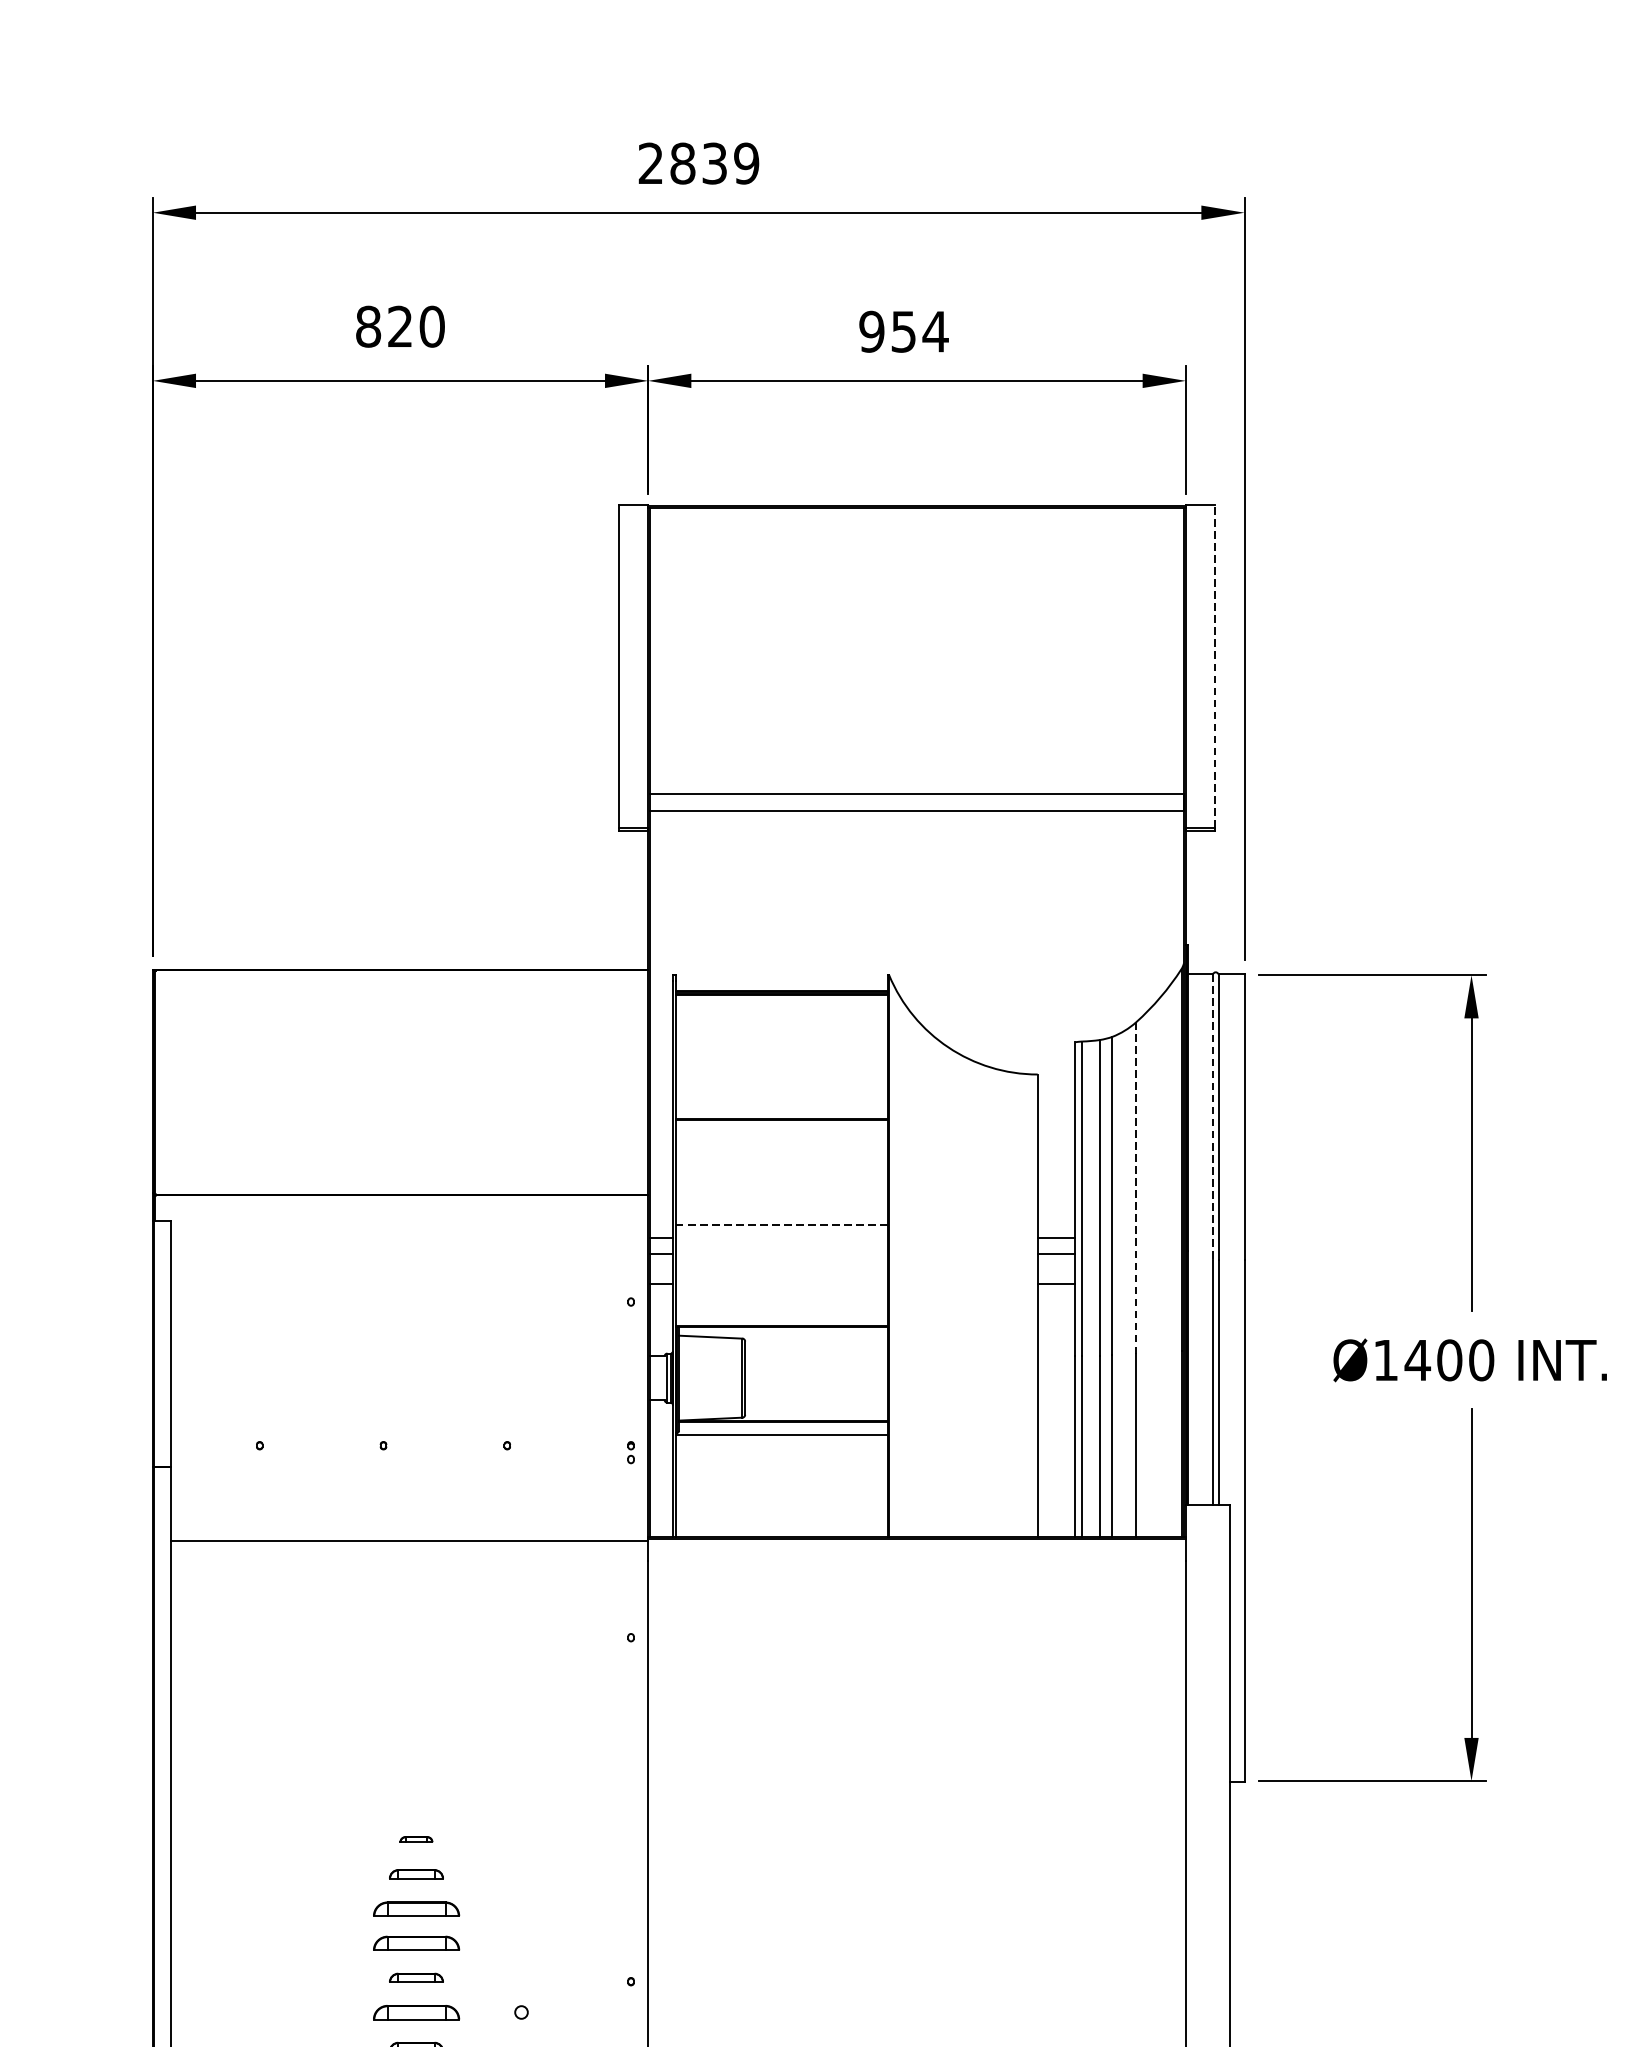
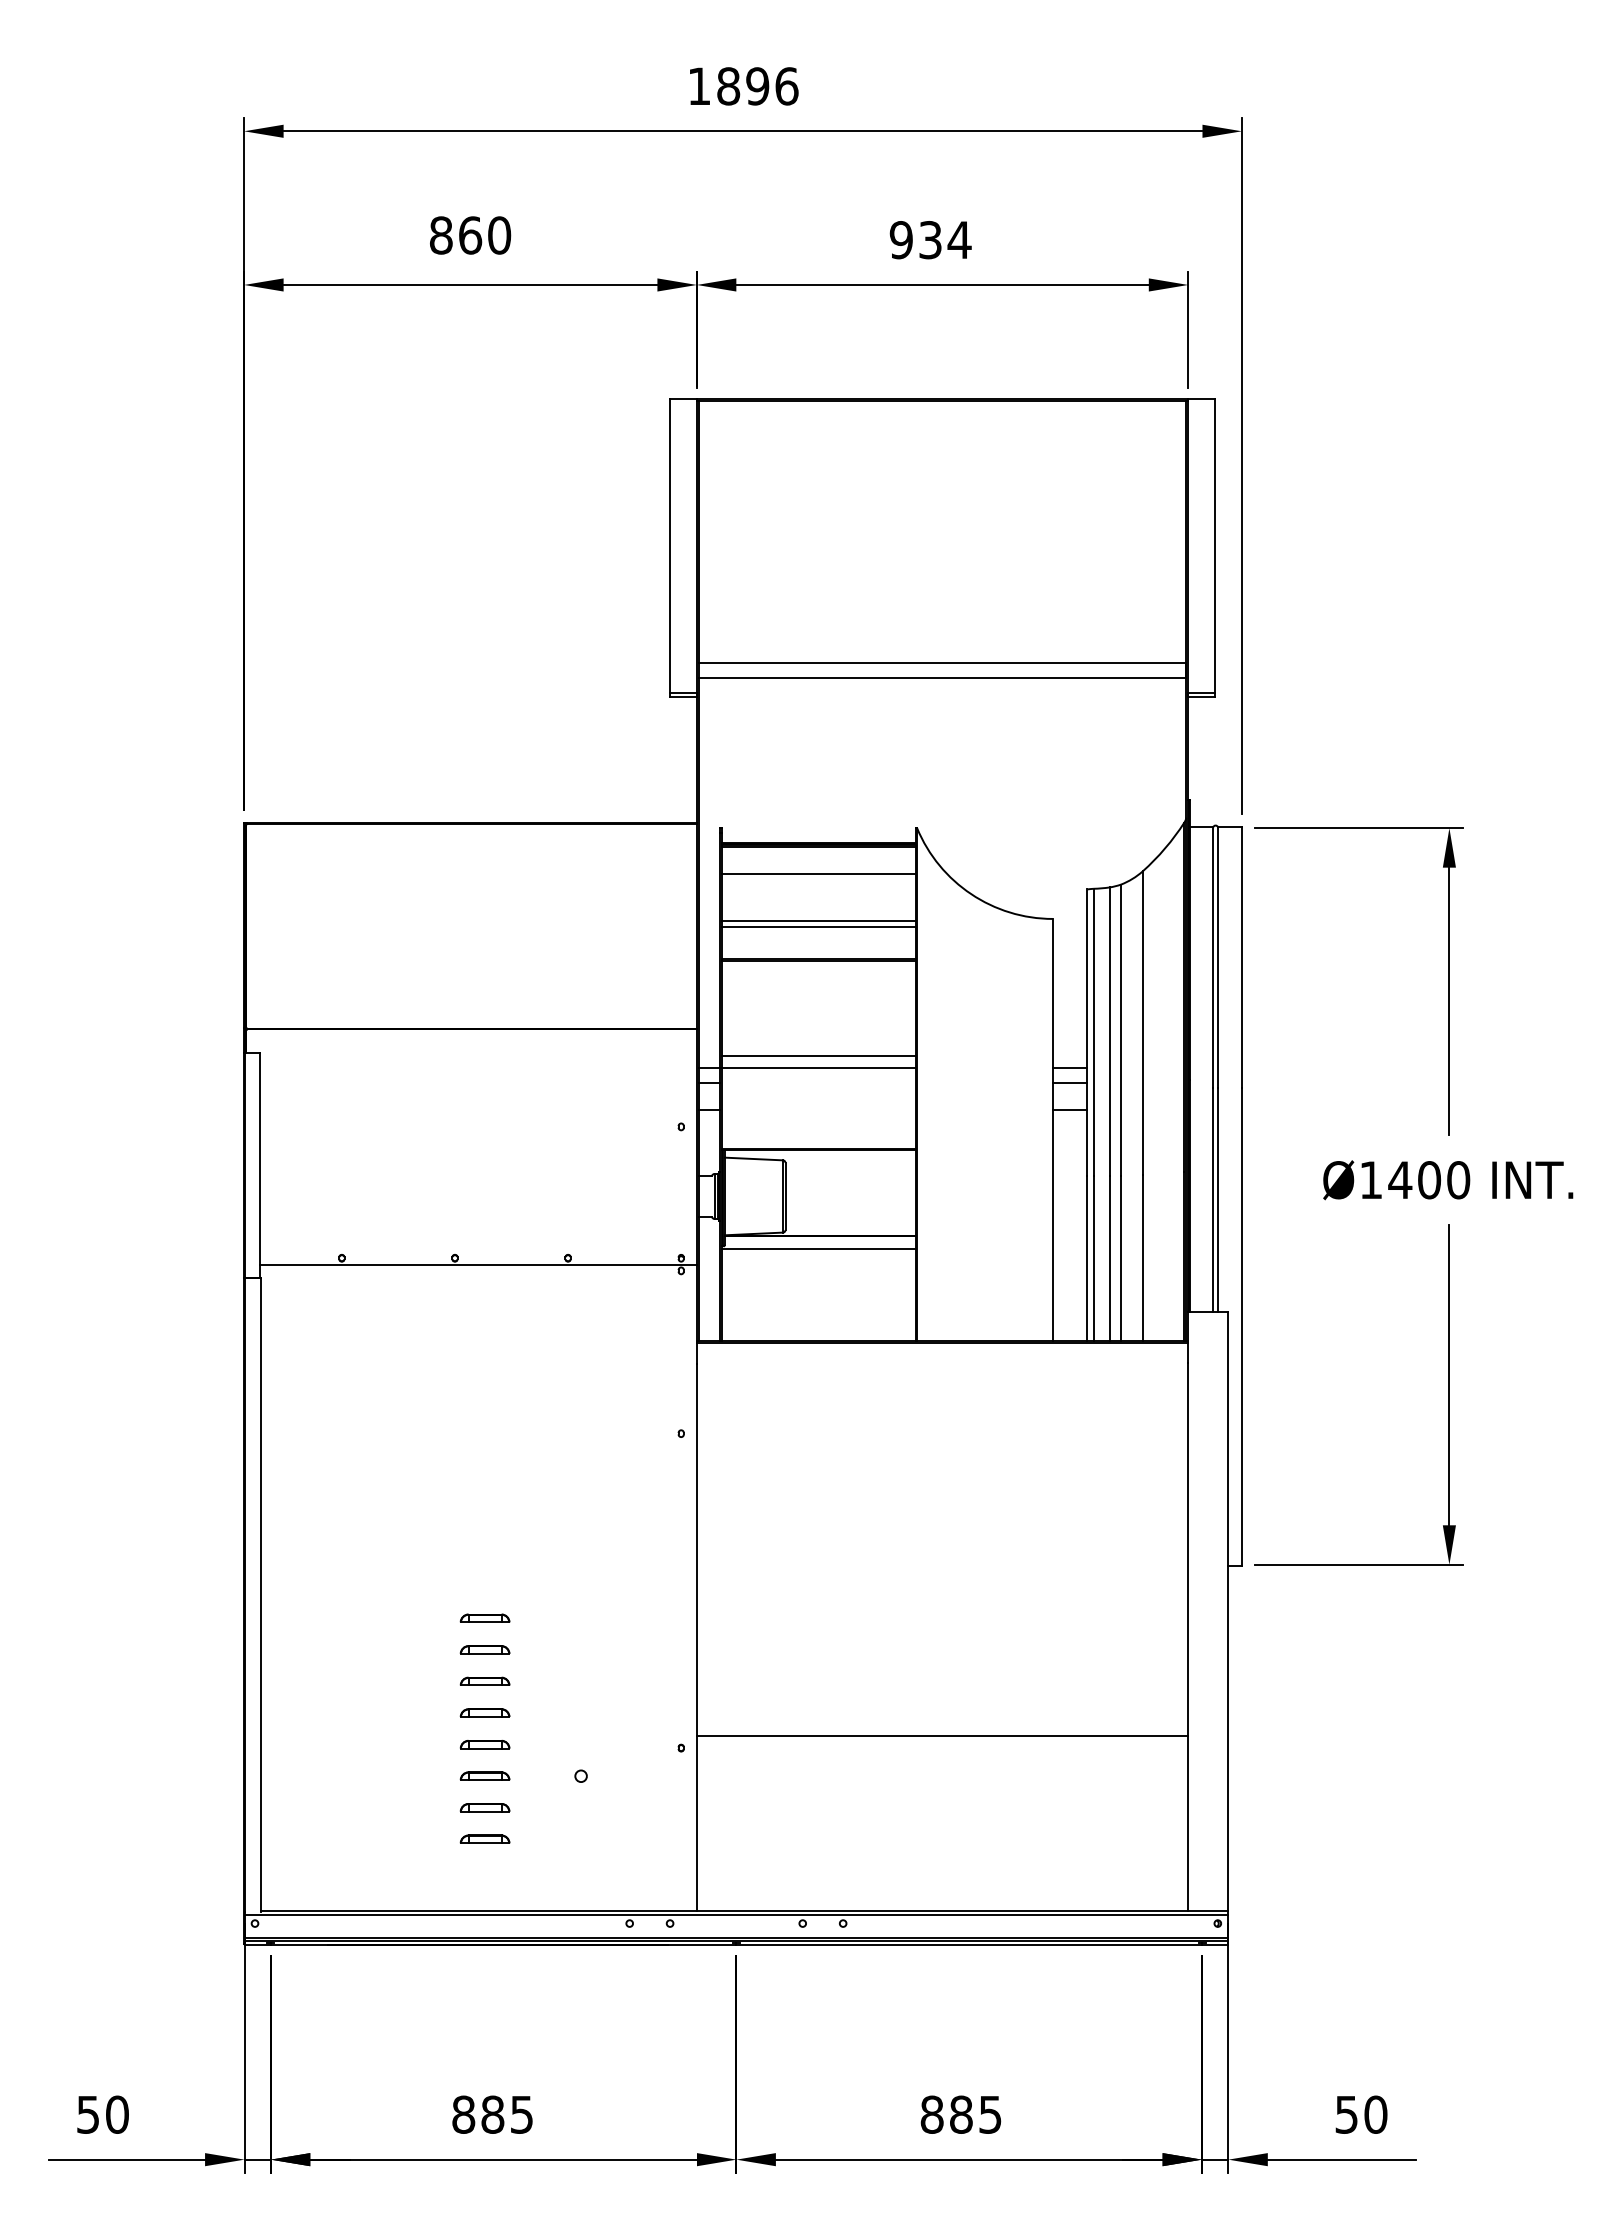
text: (699, 163) -> (743, 86), 2839 -> 1896
text: (400, 326) -> (470, 235), 820 -> 860
text: (903, 331) -> (930, 239), 954 -> 934
line: (1214, 665) -> (1214, 545), dashed -> solid
line: (782, 1024) -> (819, 873), added
line: (782, 1077) -> (819, 921), added
line: (782, 1083) -> (819, 927), added
line: (1213, 1117) -> (1213, 958), dashed -> solid
line: (1135, 1188) -> (1142, 1023), dashed -> solid
line: (782, 1225) -> (819, 1056), dashed -> solid
line: (782, 1237) -> (819, 1067), added
line: (409, 1541) -> (478, 1264), moved
part: (415, 1838) -> (484, 1617), size x1.67
part: (415, 1907) -> (484, 1680), size x0.62
part: (415, 1942) -> (484, 1712), size x0.62
line: (916, 1967) -> (942, 1735), added
part: (415, 2011) -> (484, 1775), size x0.62

